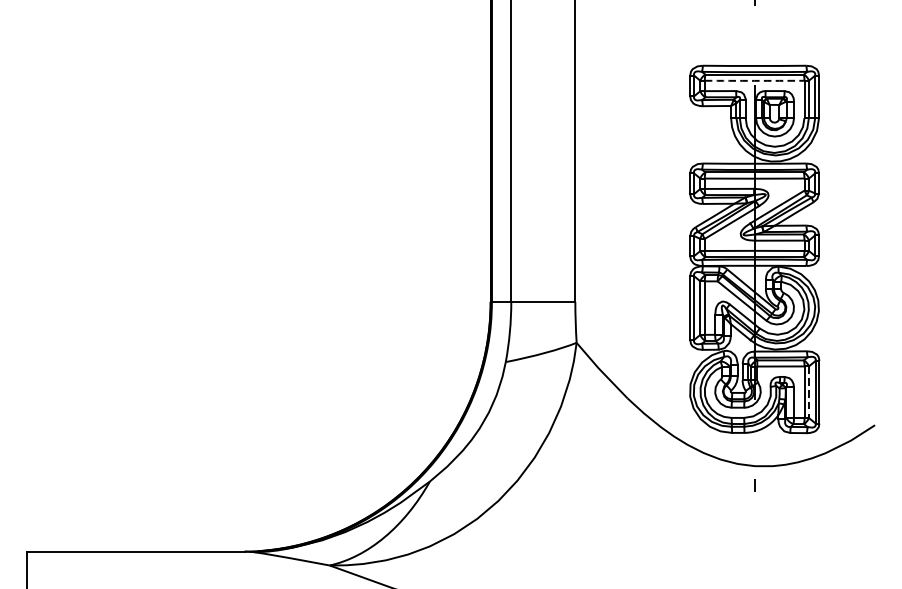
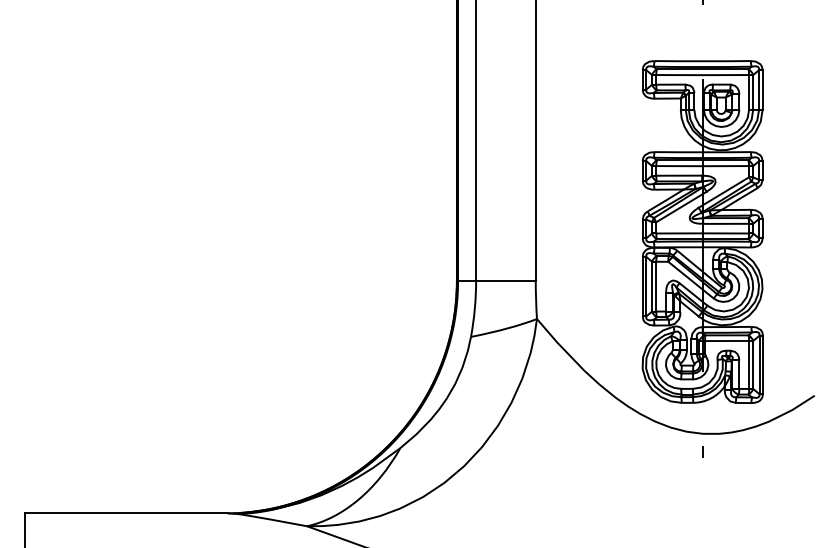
arc: (754, 81) -> (702, 75), dashed -> solid
line: (809, 392) -> (753, 365), dashed -> solid

